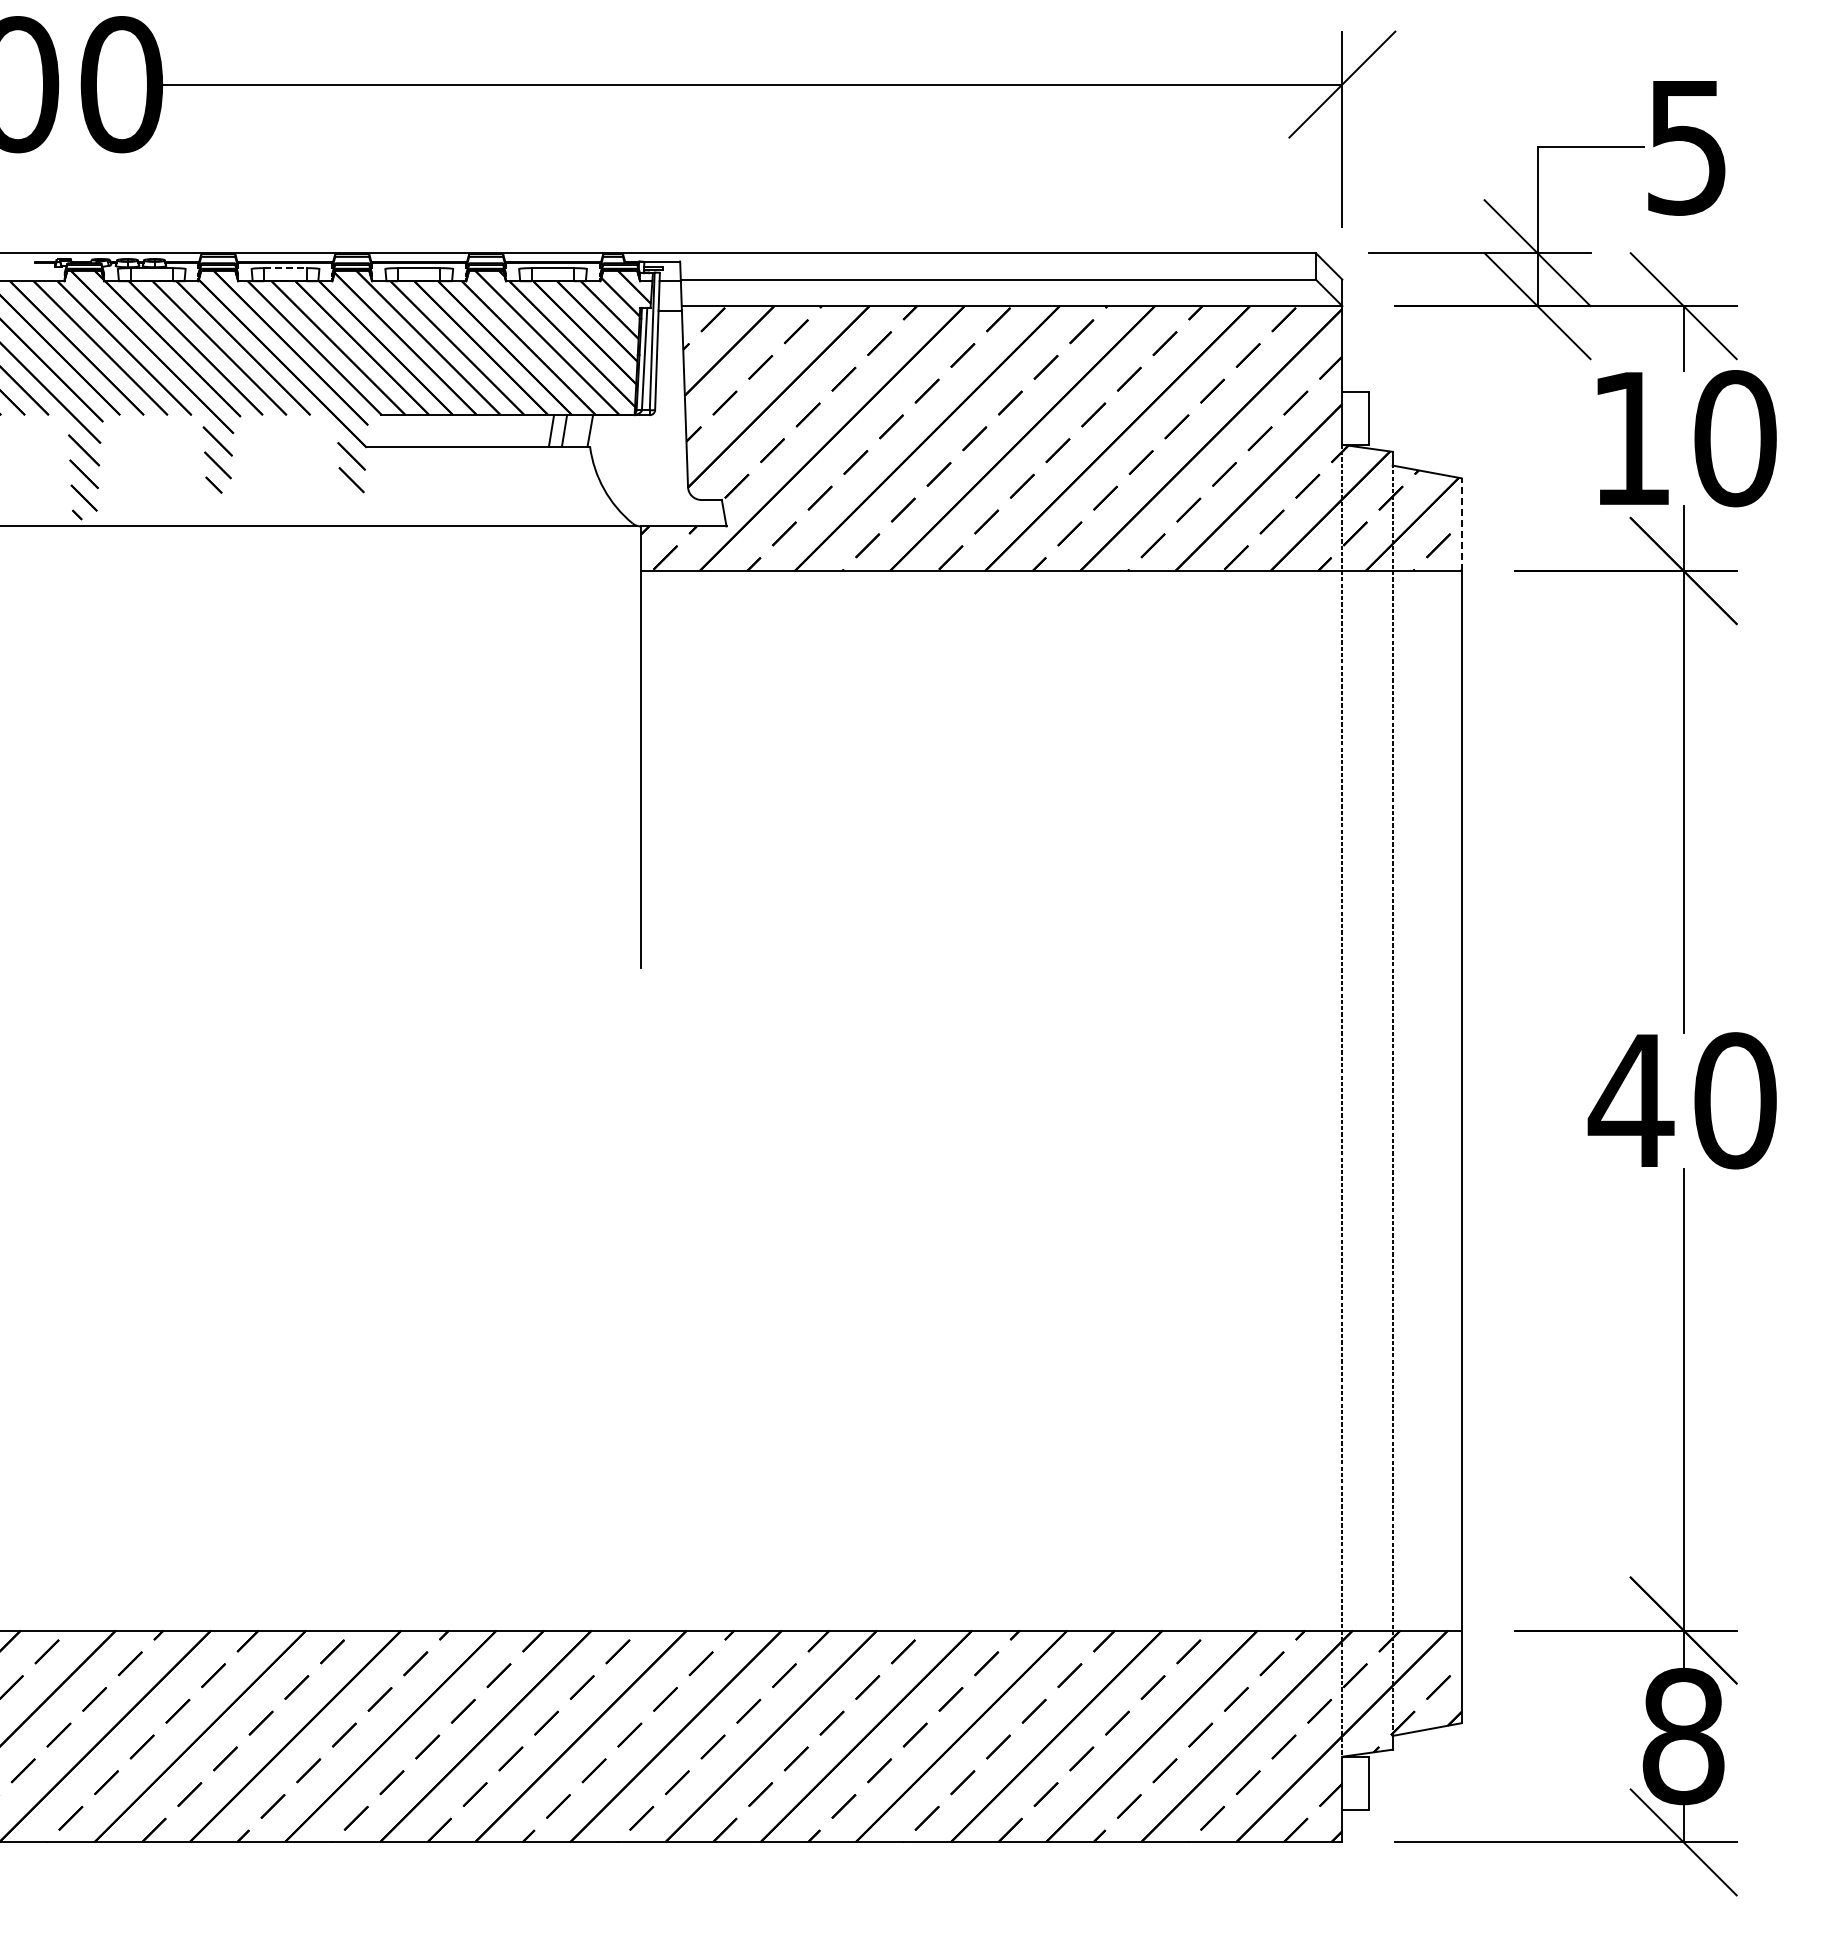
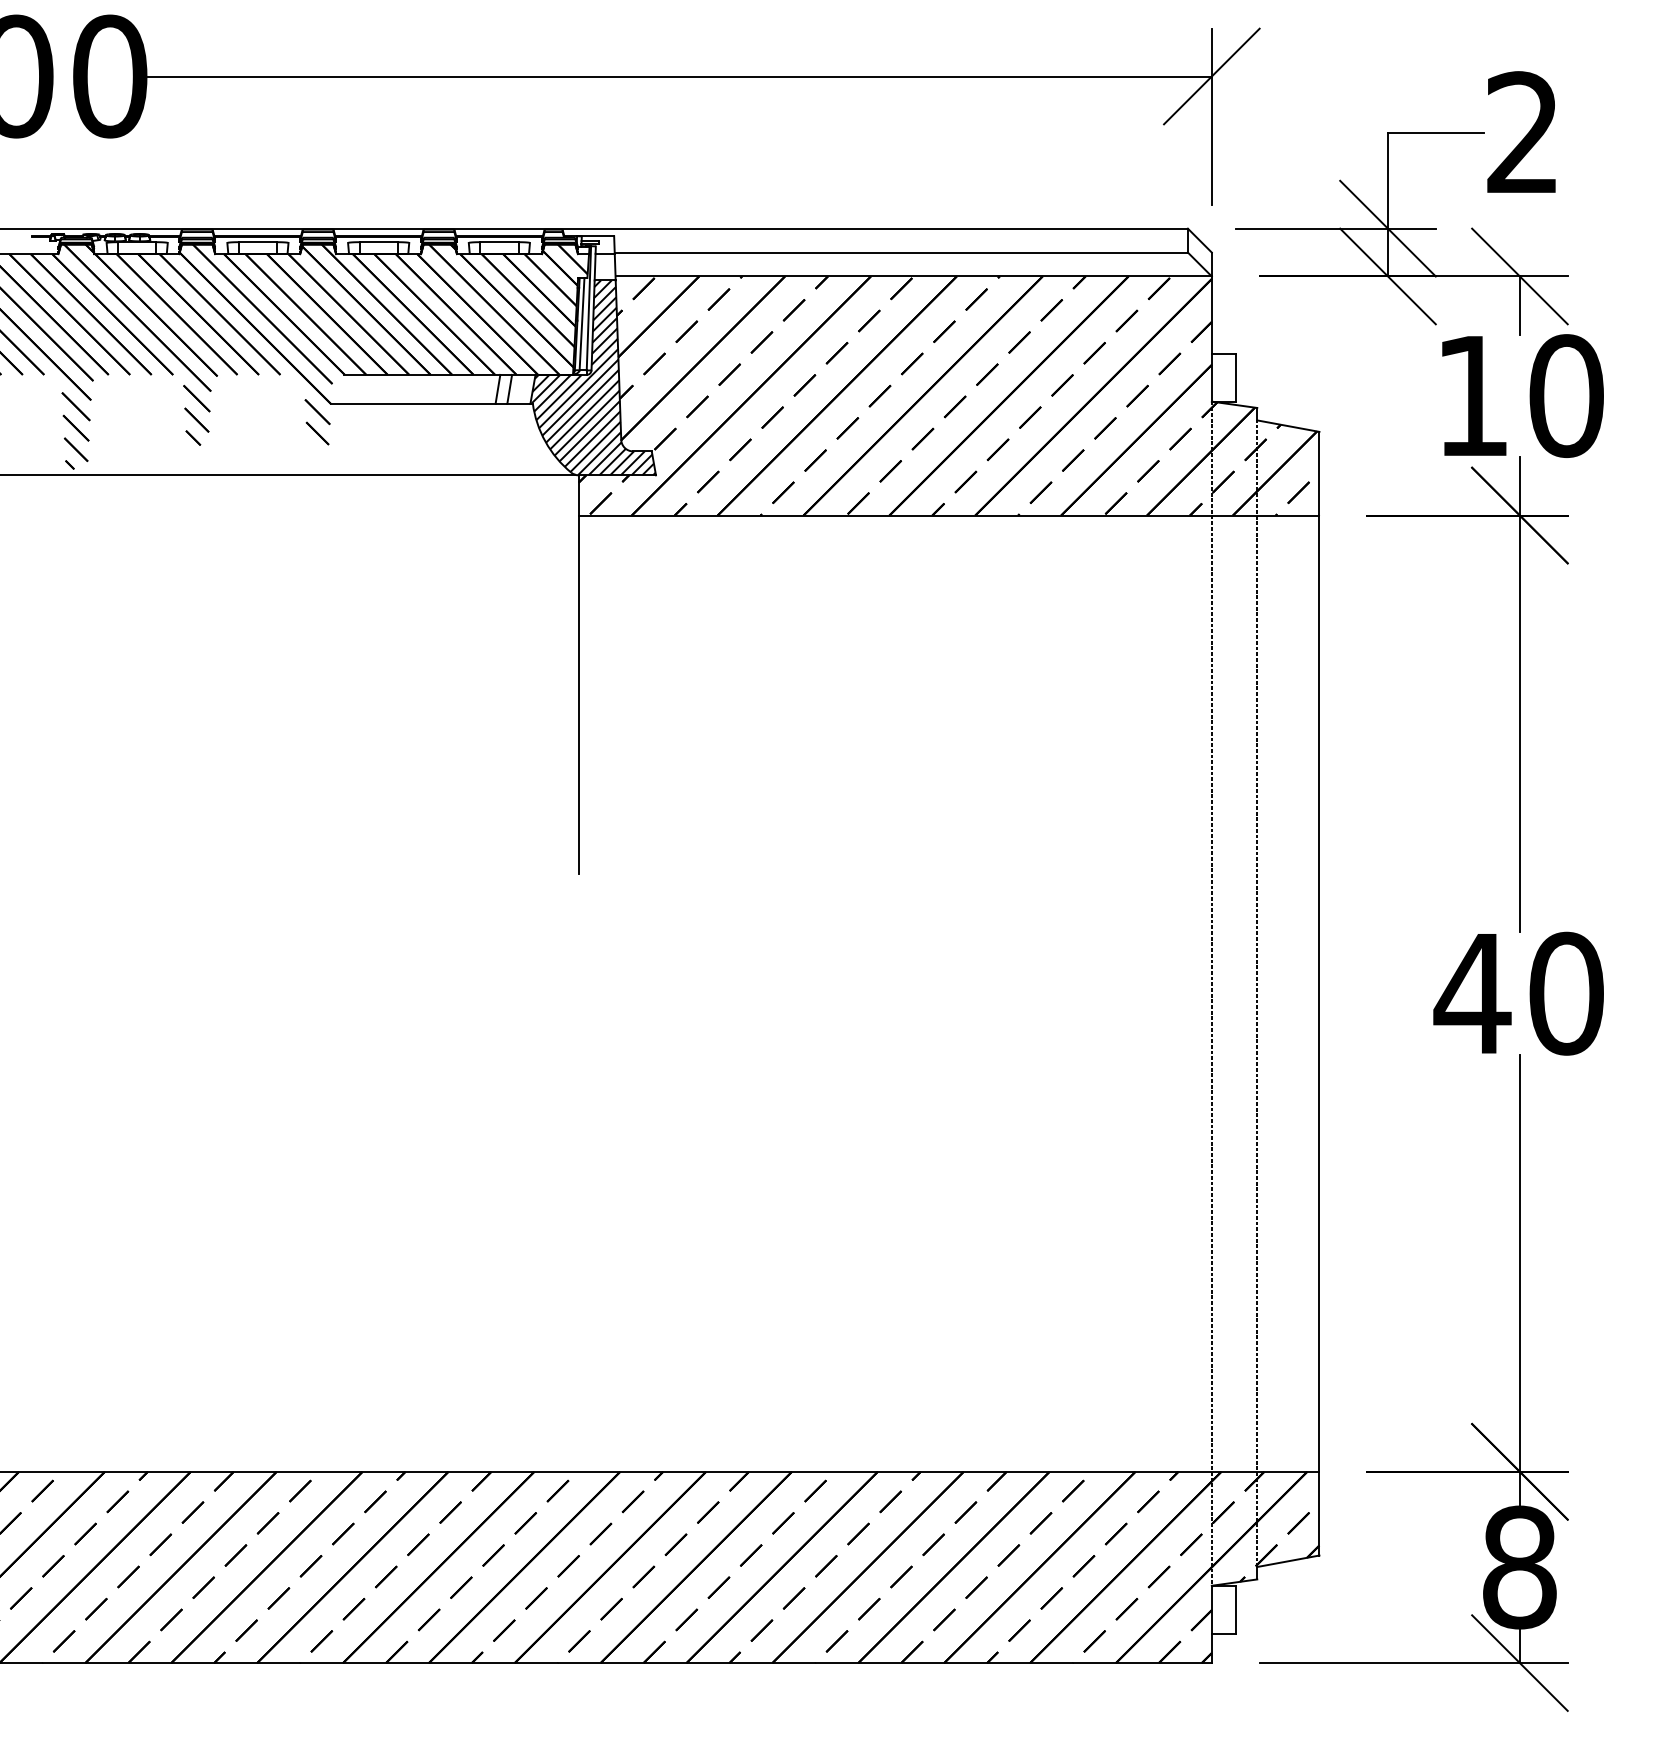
text: (1686, 146) -> (1522, 132), 5 -> 2
line: (286, 268) -> (258, 242), dashed -> solid
hatch: (657, 418) -> (593, 377), added
line: (1461, 524) -> (1319, 473), dashed -> solid

